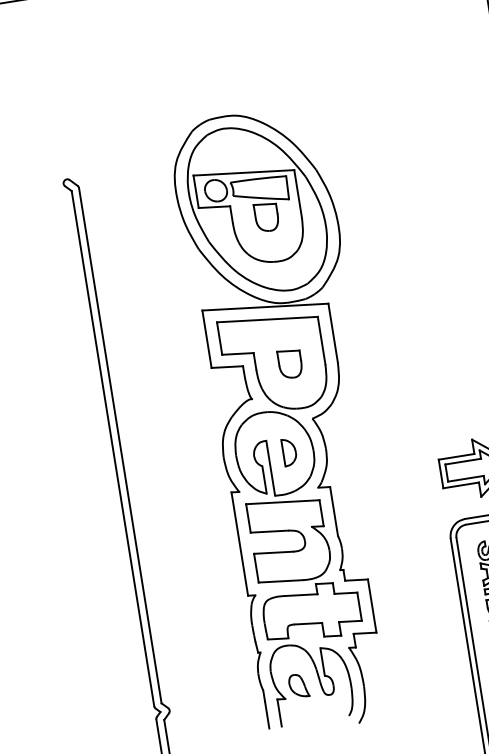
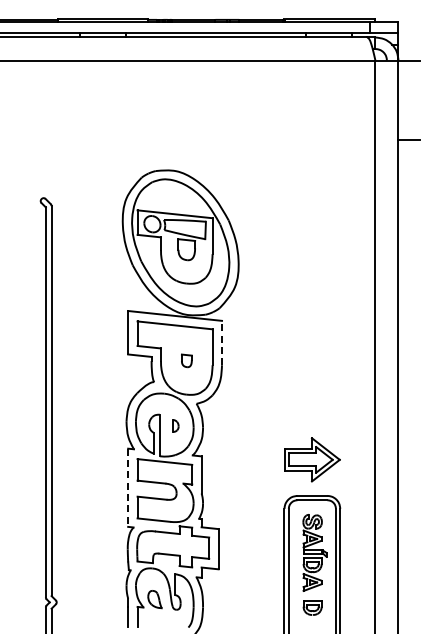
line: (333, 332) -> (222, 342), solid -> dashed
part: (289, 363) -> (186, 360), size x0.6
part: (289, 451) -> (175, 425), size x0.6
line: (240, 544) -> (128, 488), solid -> dashed

